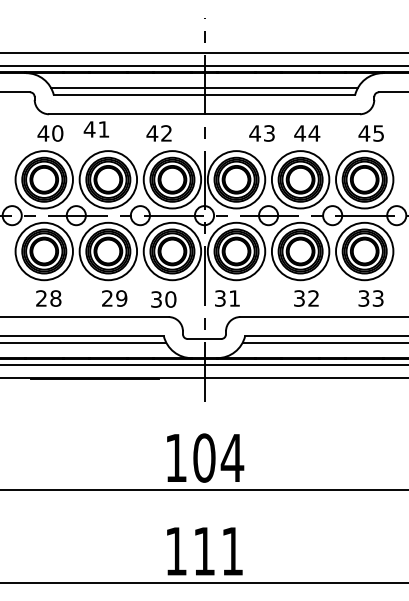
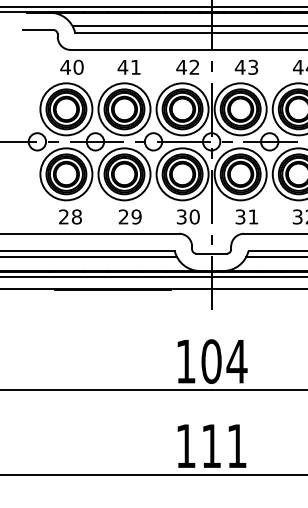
text: (95, 129) -> (128, 67), moved
text: (158, 133) -> (187, 67), moved
text: (261, 133) -> (246, 67), moved
text: (227, 298) -> (246, 216), moved
text: (163, 299) -> (188, 216), moved

